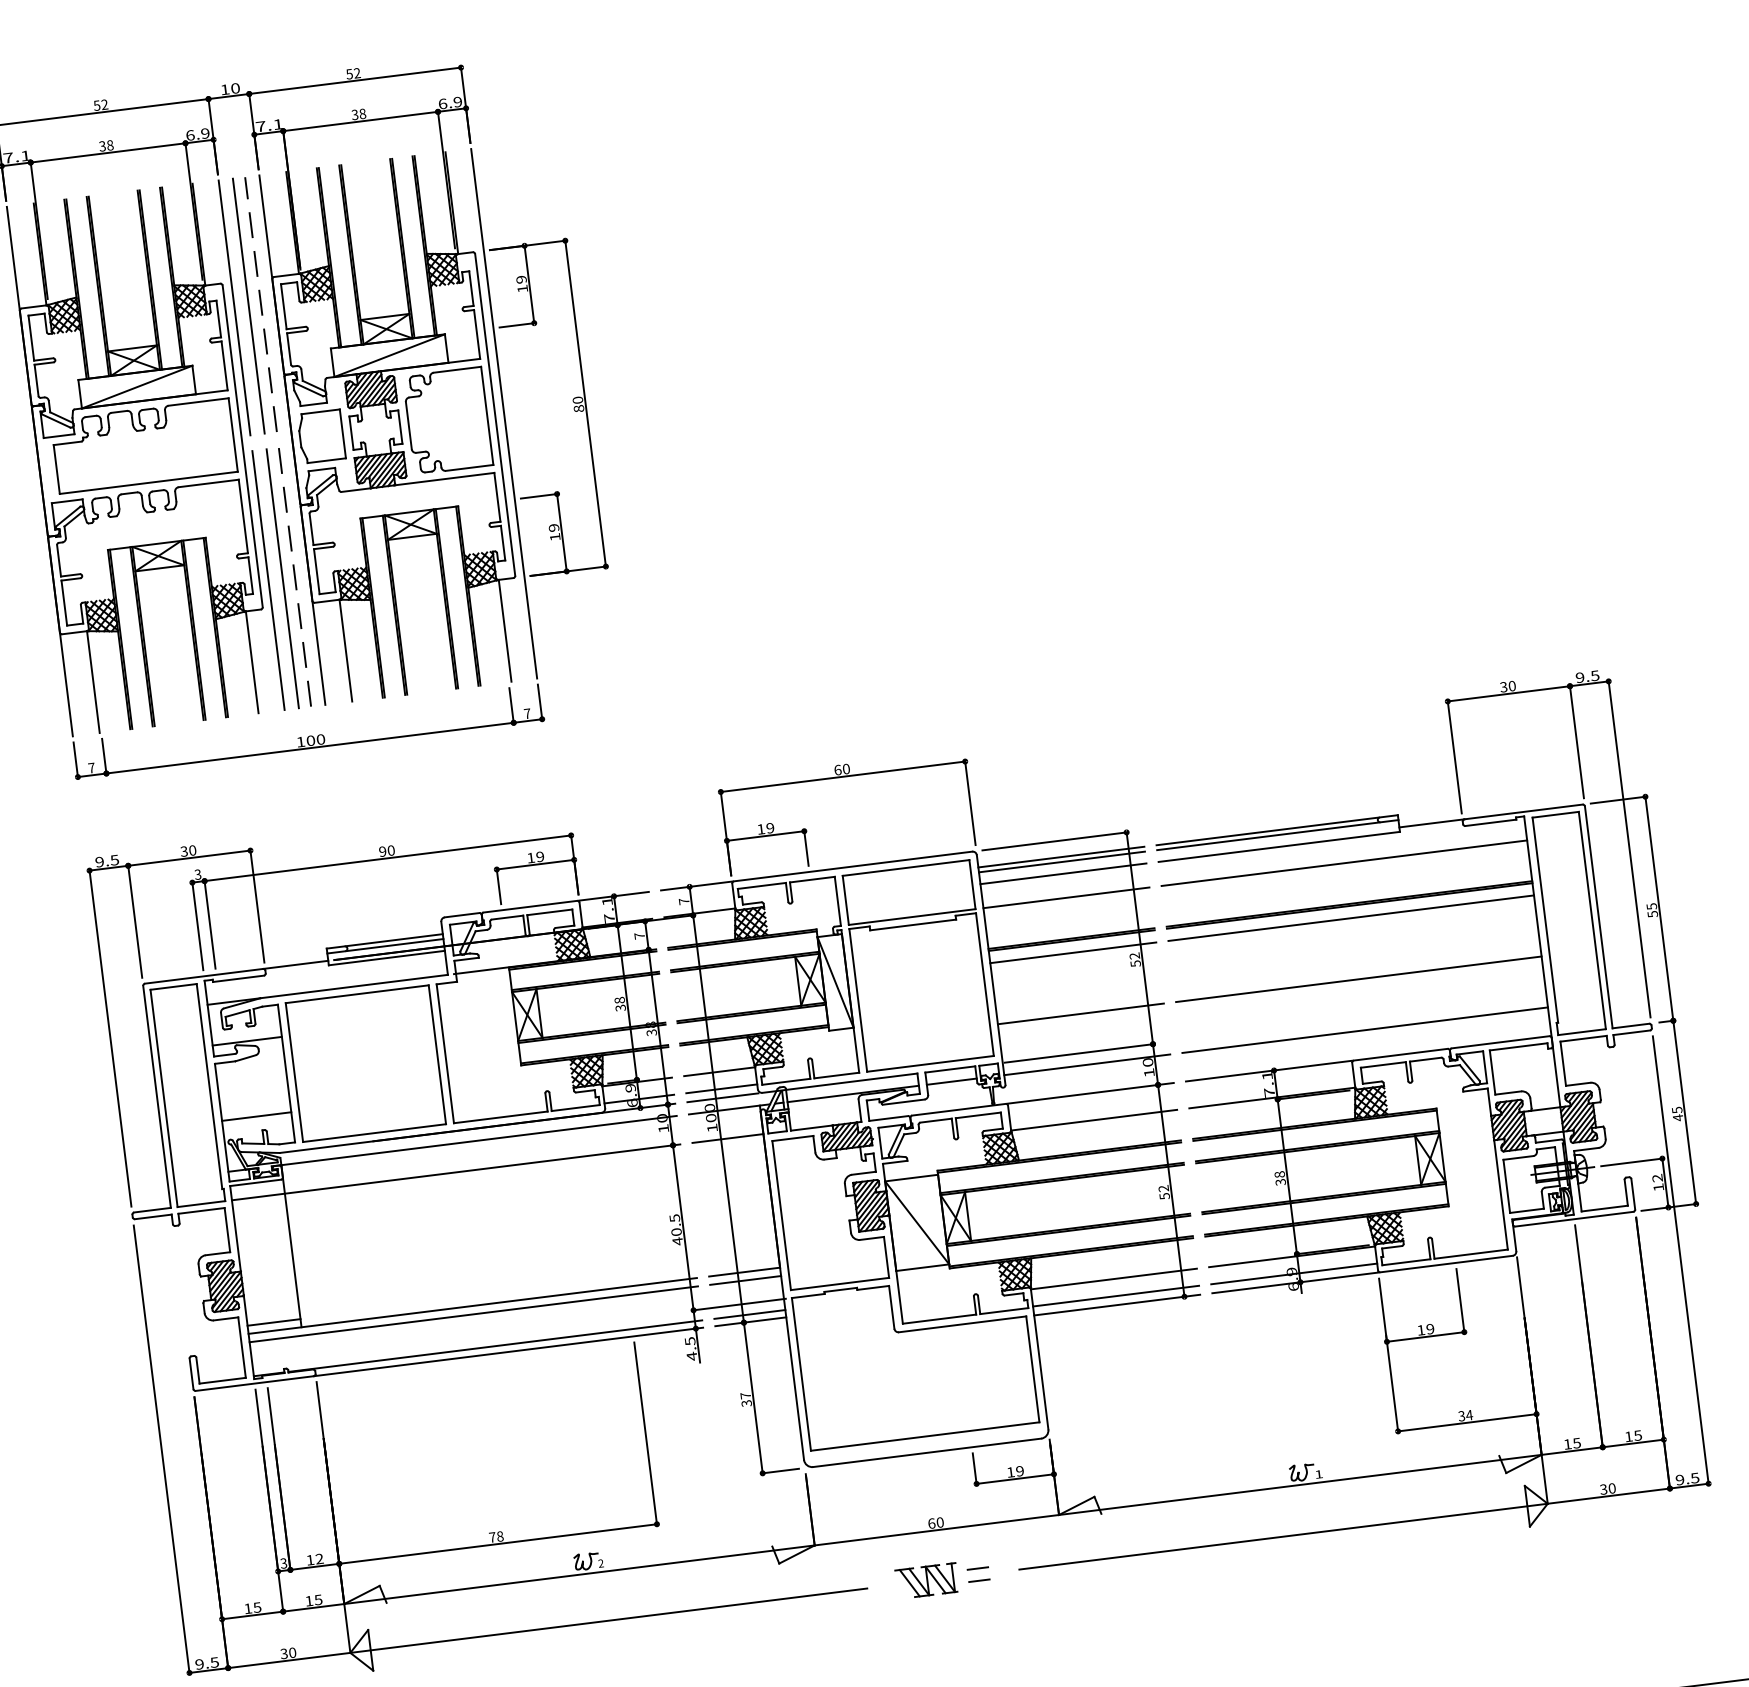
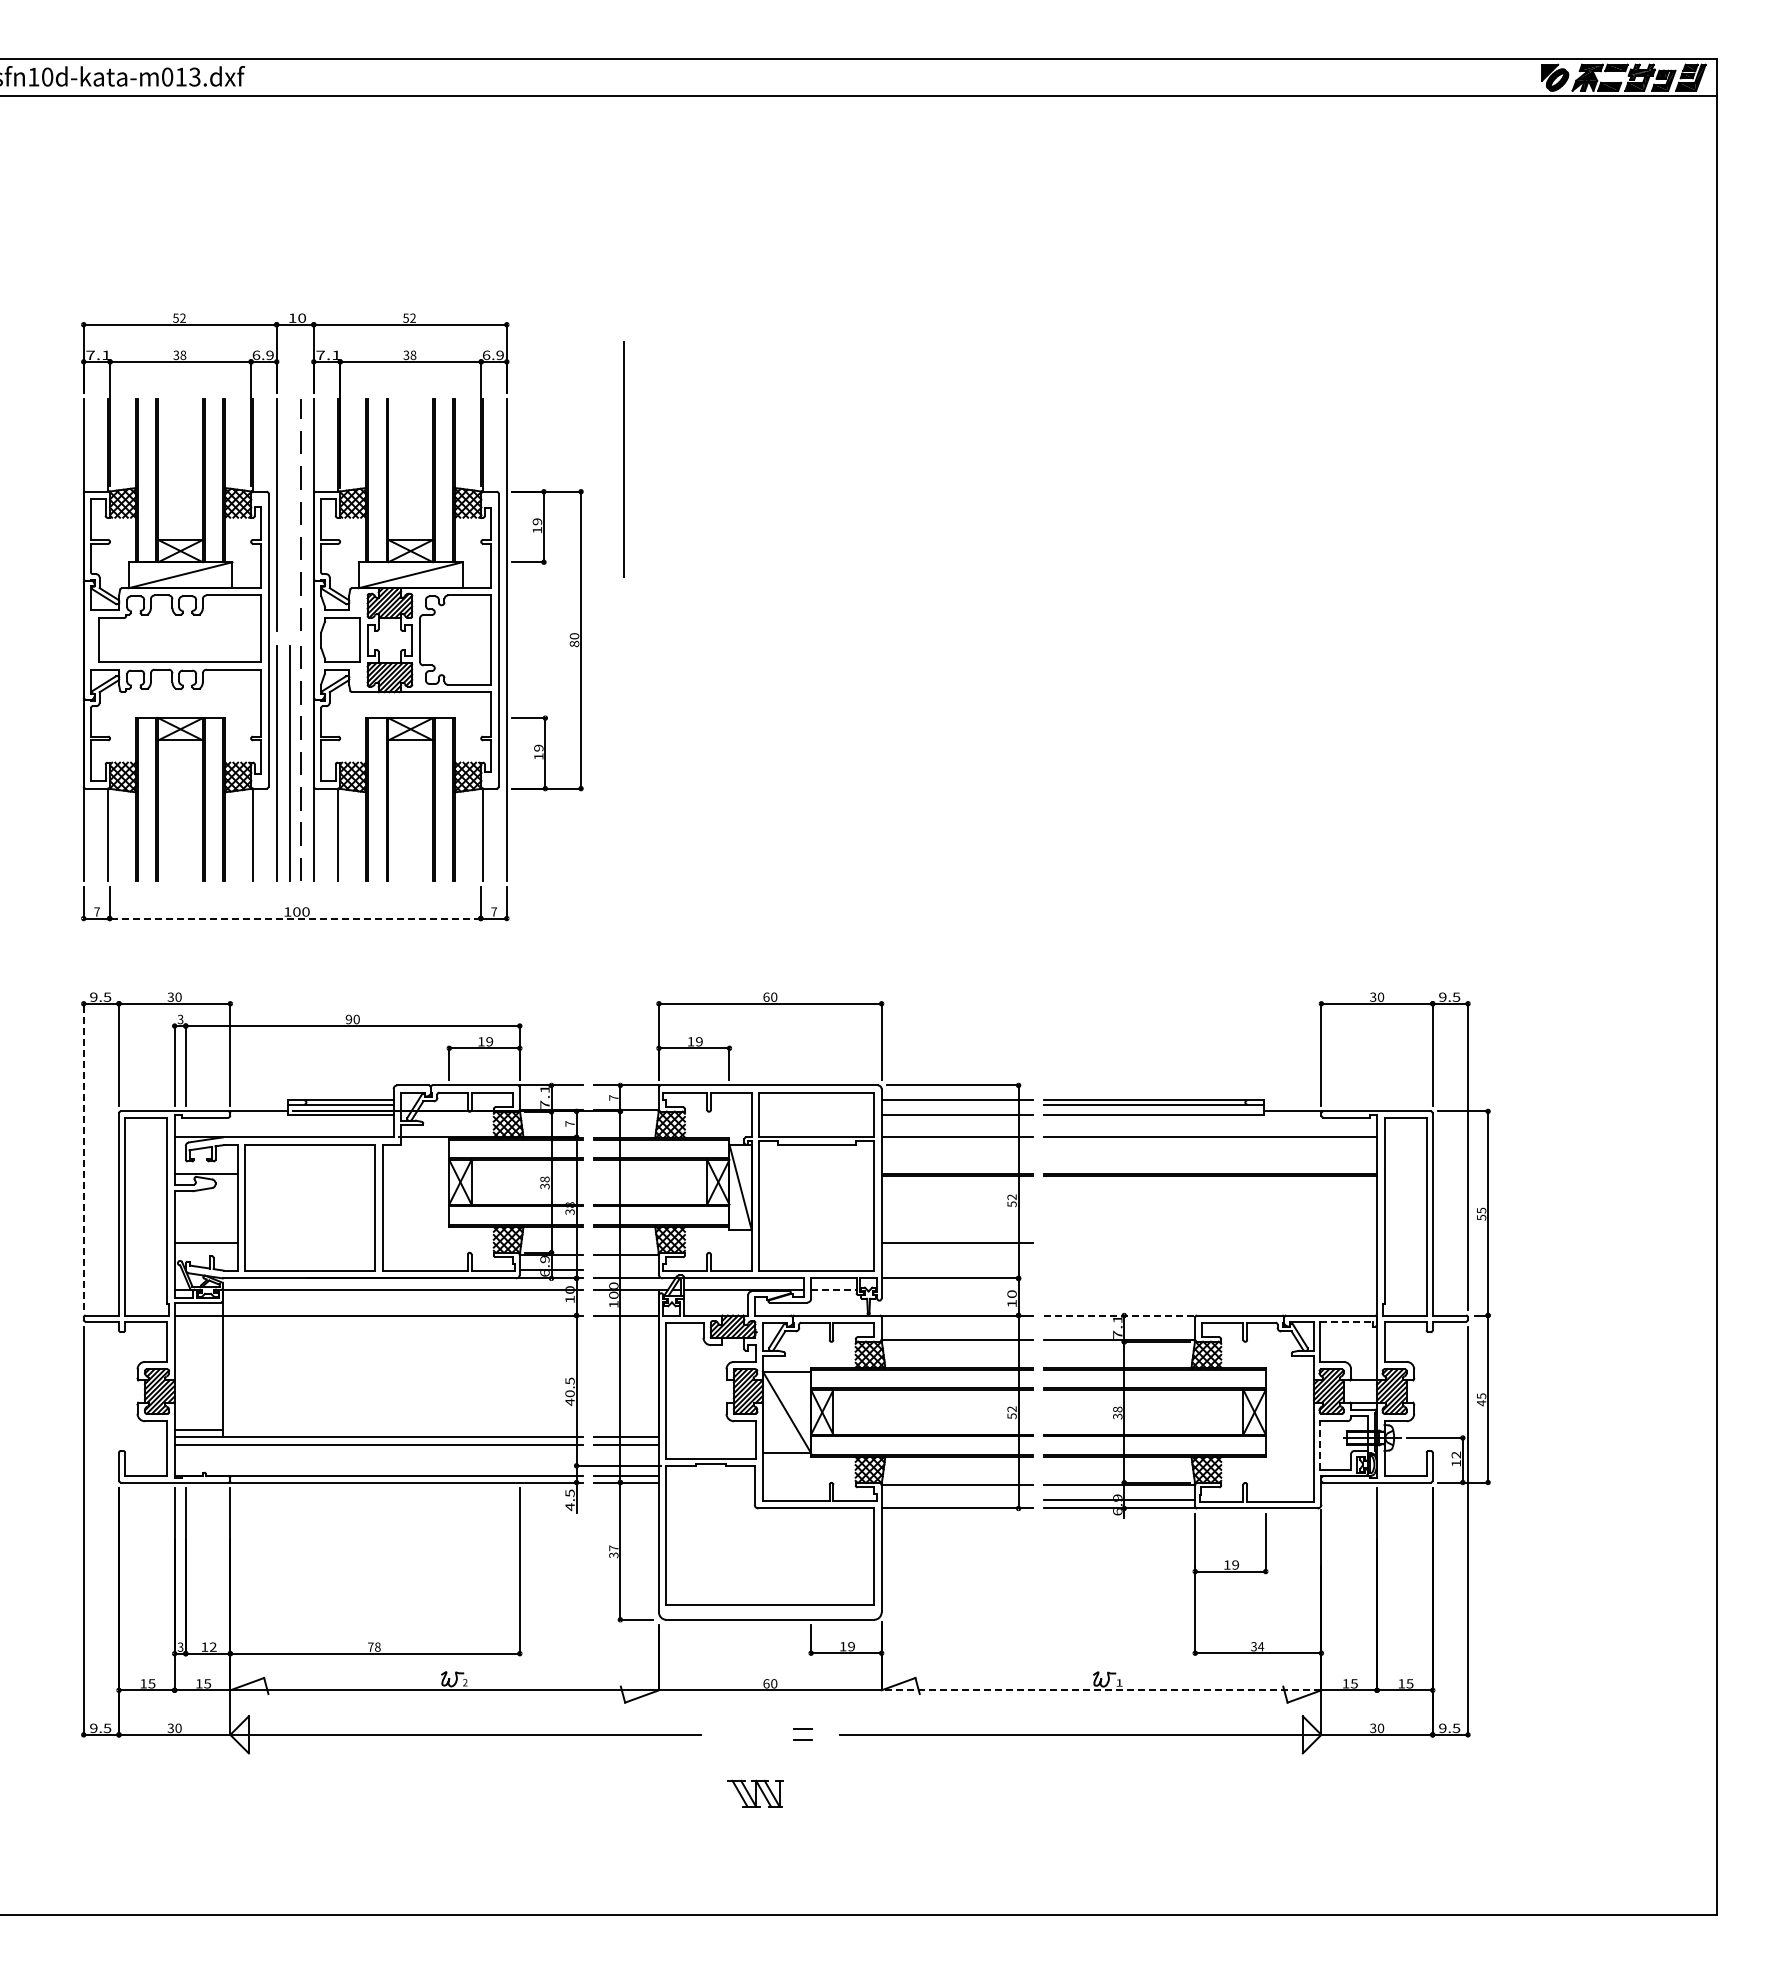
line: (607, 199) -> (623, 459), added
line: (248, 305) -> (289, 514), removed
line: (310, 748) -> (295, 918), solid -> dashed
line: (1061, 861) -> (956, 1104), removed
line: (1351, 918) -> (1210, 1187), removed
line: (1072, 952) -> (956, 1187), removed
line: (1358, 979) -> (1210, 1243), removed
line: (1365, 1030) -> (1210, 1289), removed
line: (110, 1038) -> (83, 1156), solid -> dashed
line: (1518, 1046) -> (1346, 1321), solid -> dashed
line: (1086, 1064) -> (956, 1289), removed
line: (1268, 1071) -> (1119, 1315), solid -> dashed
line: (951, 1081) -> (833, 1289), solid -> dashed
line: (721, 1089) -> (626, 1270), removed
line: (1507, 1185) -> (1320, 1444), solid -> dashed
line: (1115, 1296) -> (956, 1500), removed
line: (1300, 1485) -> (1101, 1690), solid -> dashed
part: (926, 1580) -> (755, 1793), moved

